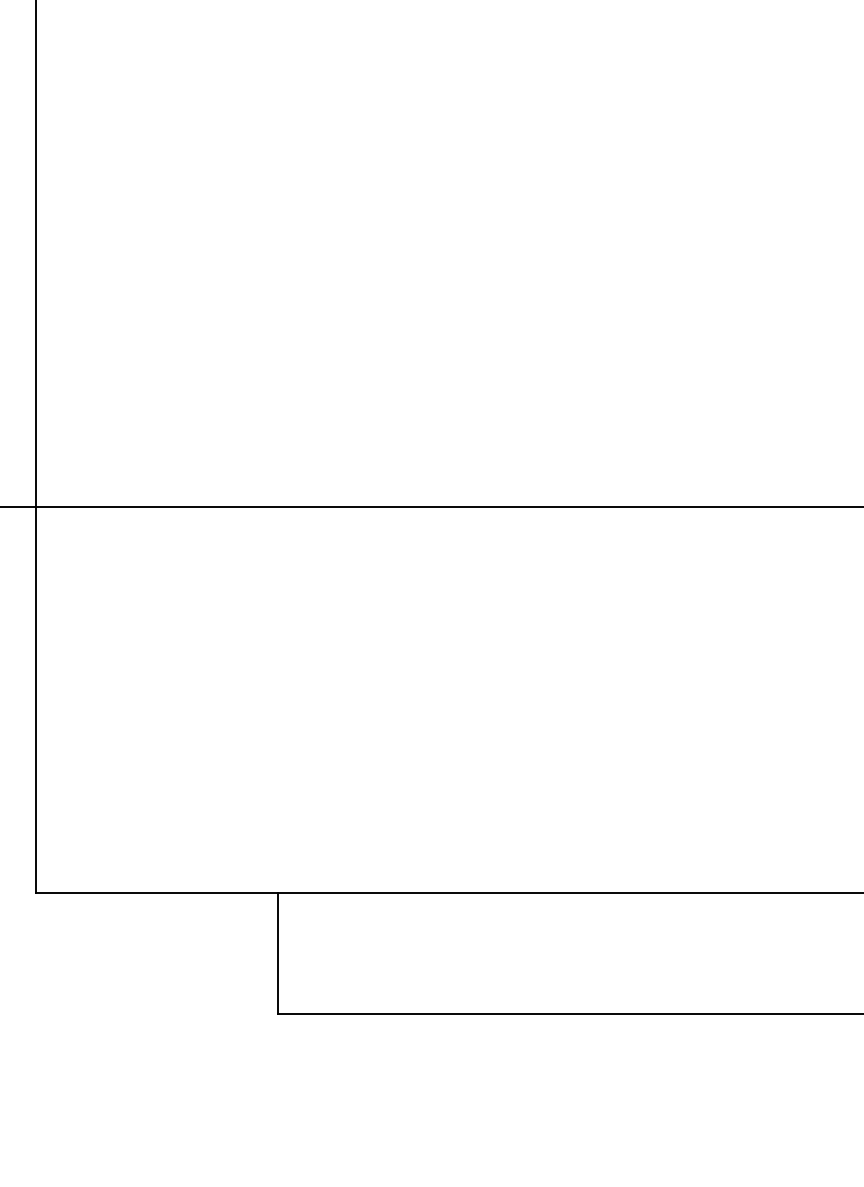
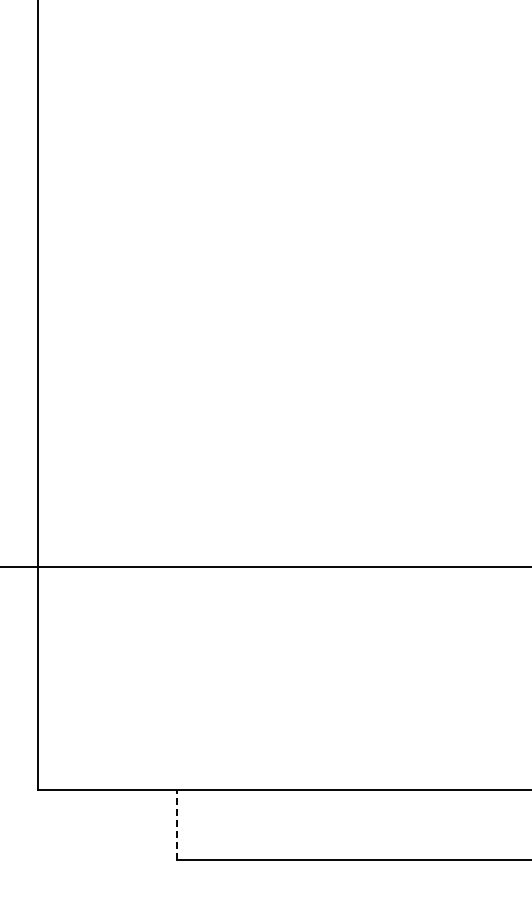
line: (277, 954) -> (177, 825), solid -> dashed

